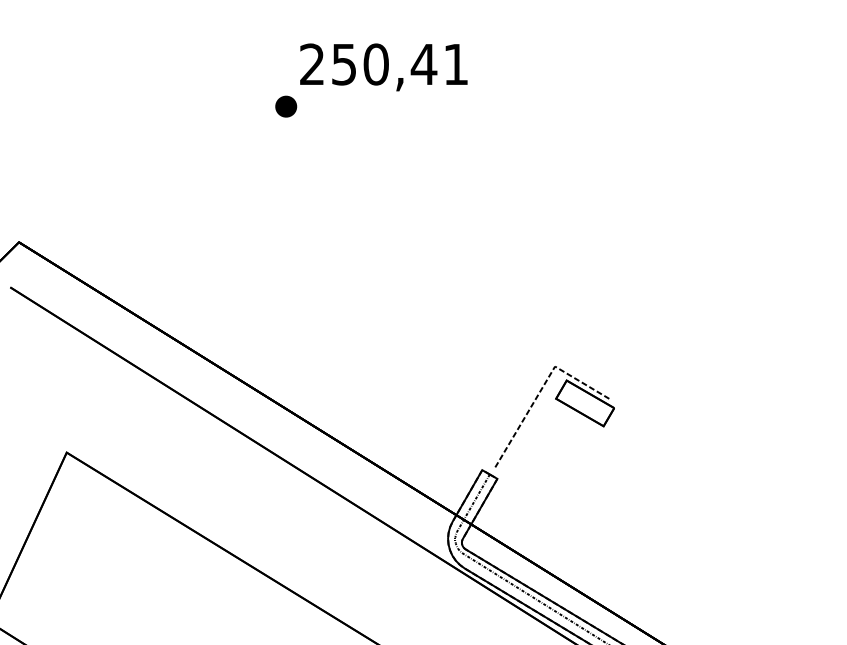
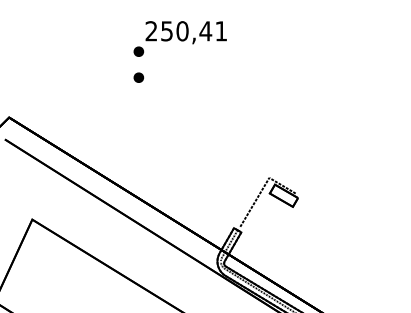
part: (285, 159) -> (138, 77), added

